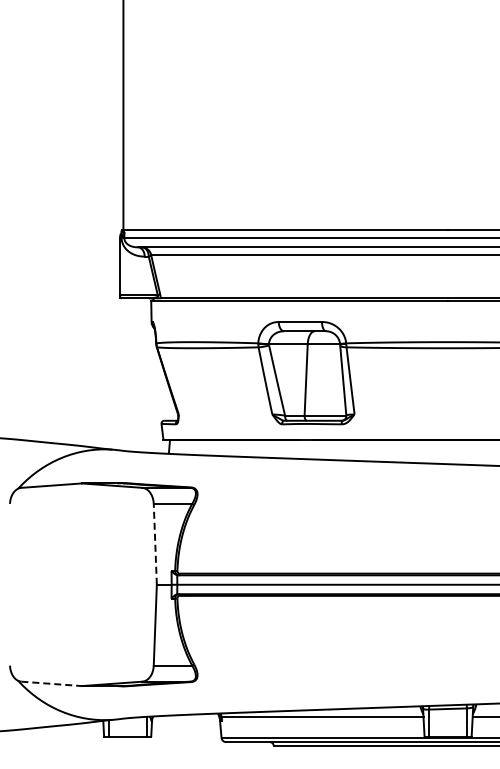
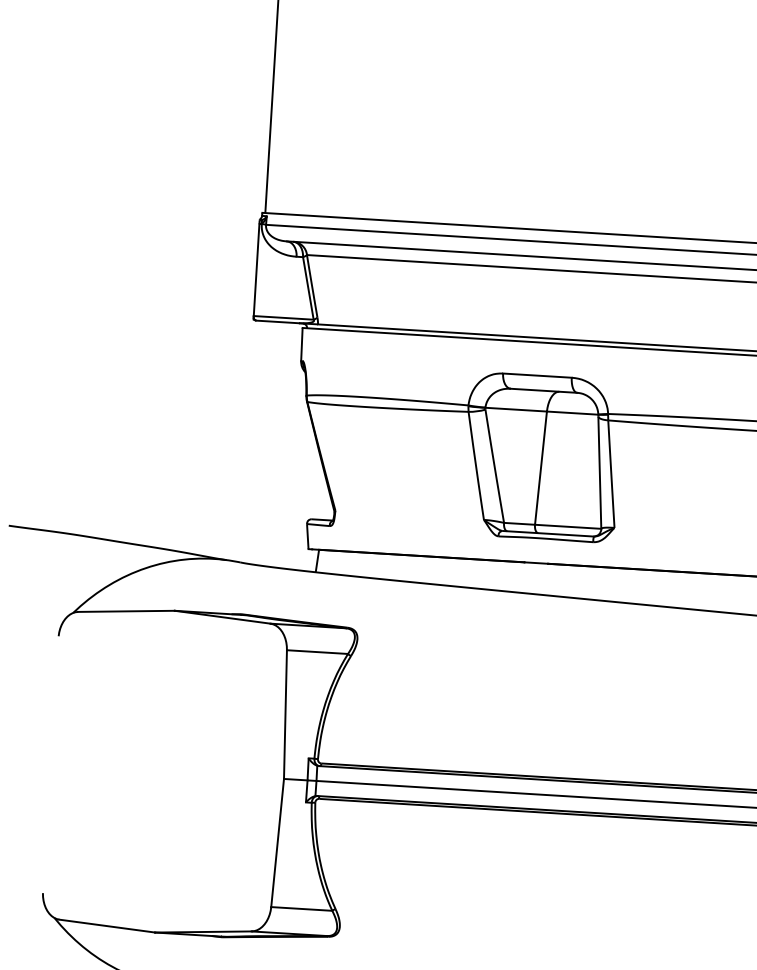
line: (155, 543) -> (285, 713), dashed -> solid
line: (52, 683) -> (108, 925), dashed -> solid

